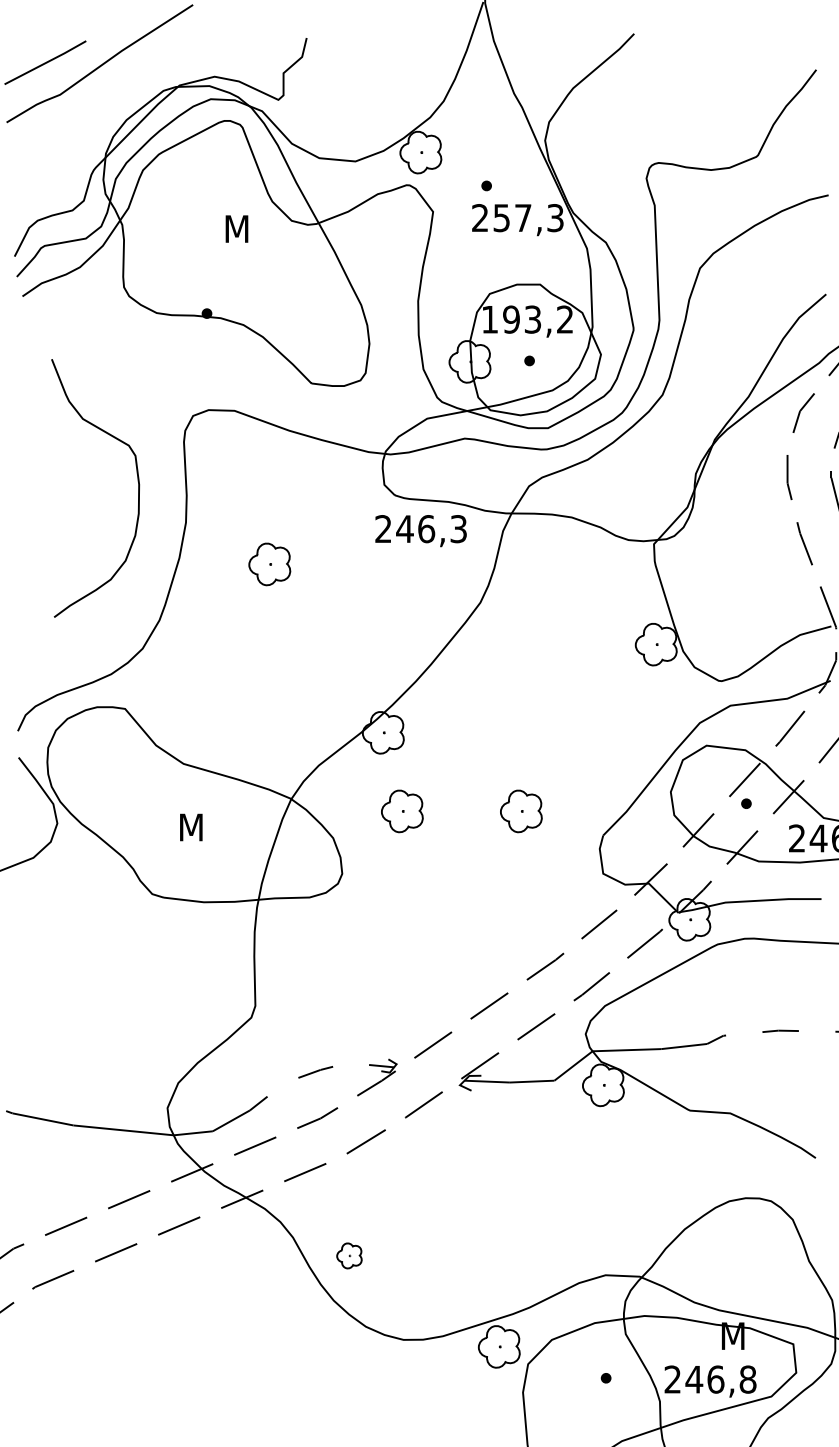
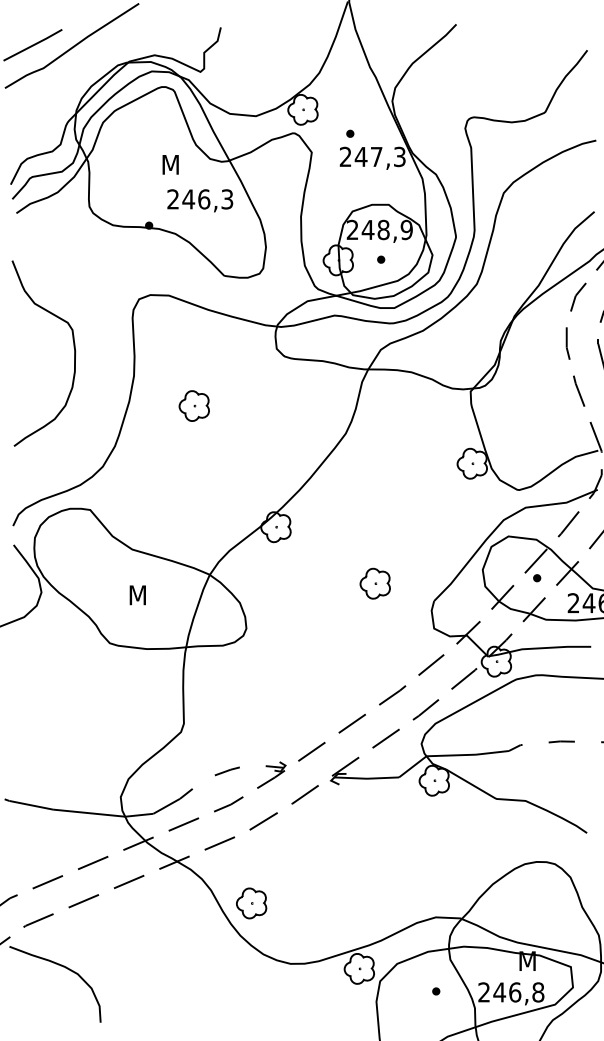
text: (501, 218) -> (360, 157), 257,3 -> 247,3
text: (527, 319) -> (379, 229), 193,2 -> 248,9
curve: (137, 481) -> (73, 348), moved
text: (420, 531) -> (199, 201), moved
part: (402, 811) -> (289, 583), removed
part: (349, 1255) -> (251, 903), size x1.67
curve: (87, 1344) -> (63, 967), added

